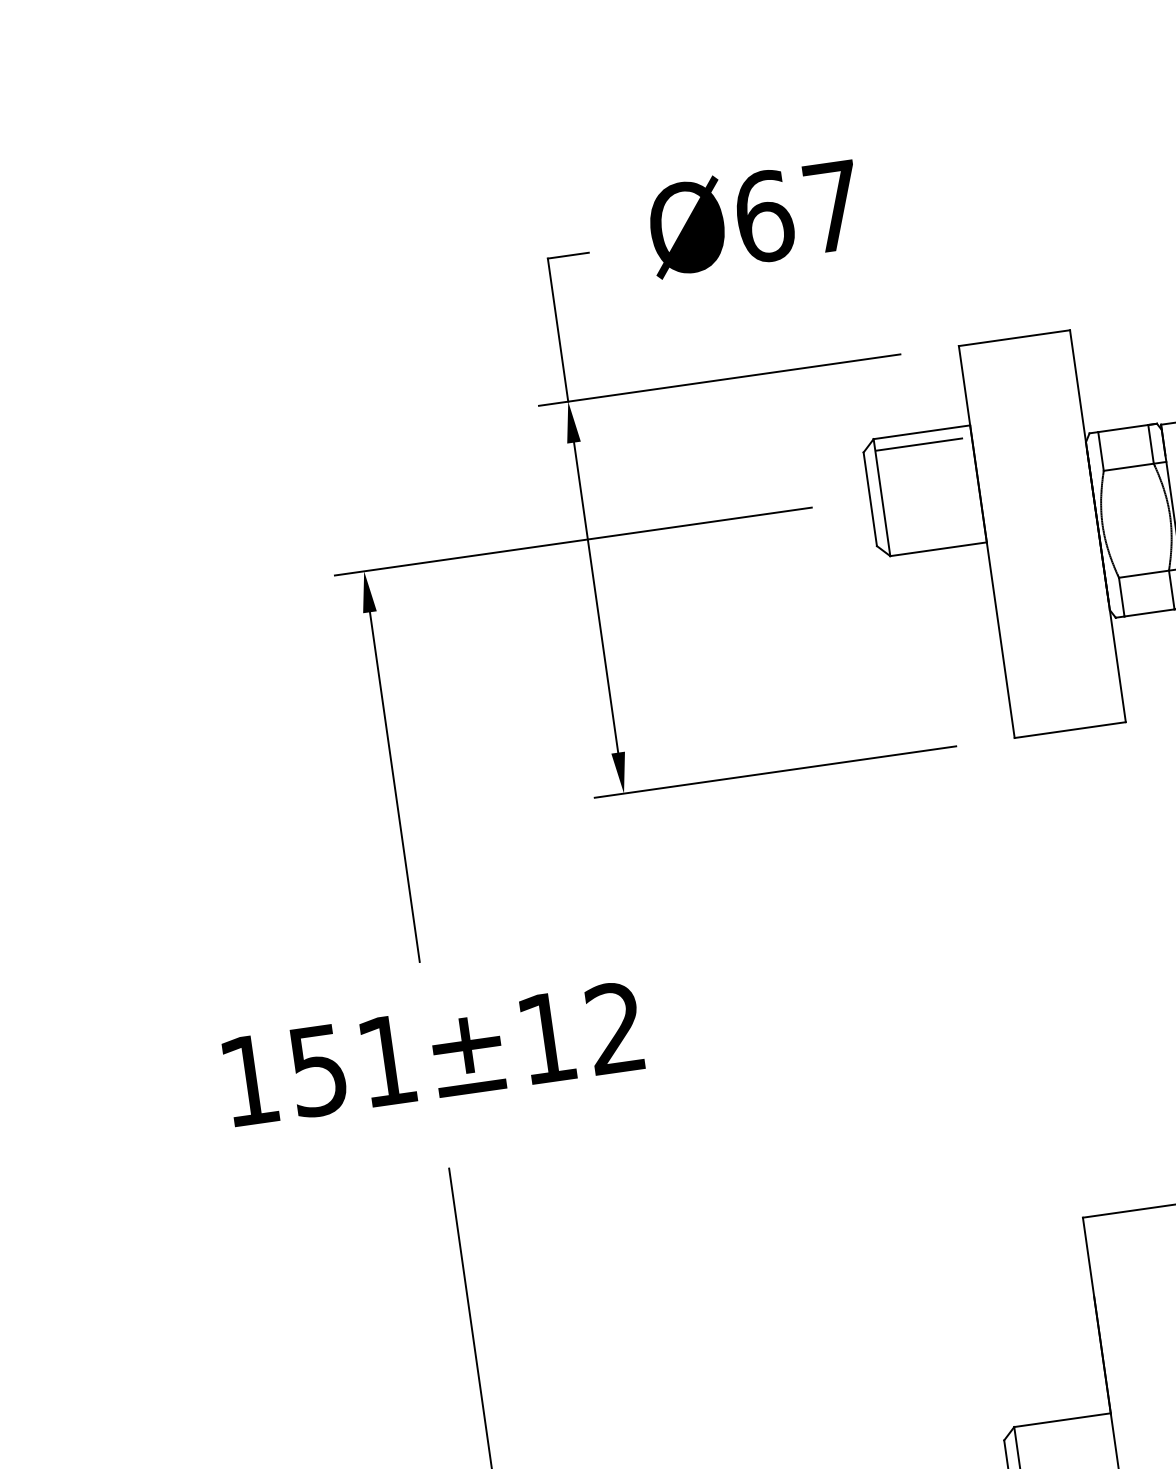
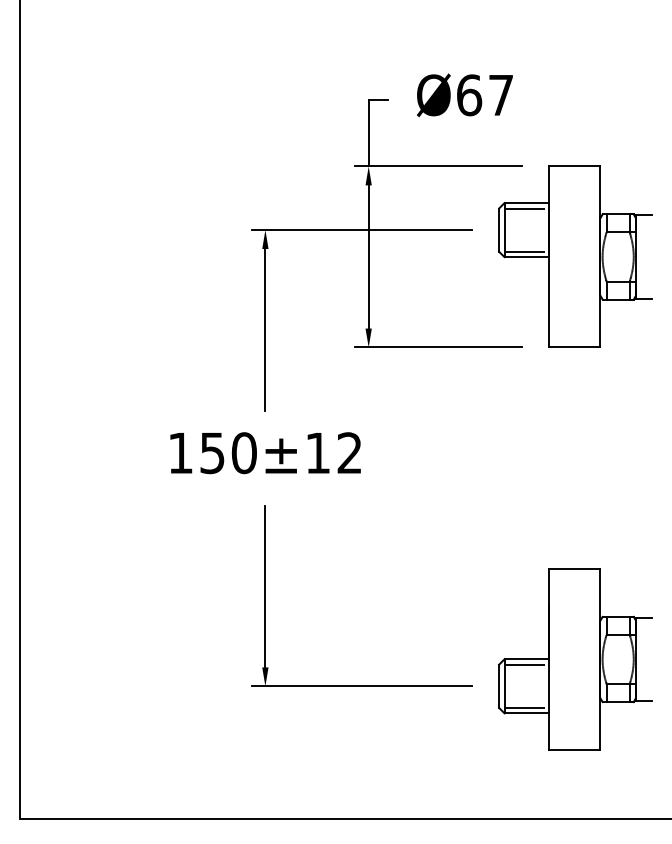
line: (936, 537) -> (526, 251), added
text: (385, 1061) -> (243, 453), 151±12 -> 150±12
line: (1063, 1431) -> (526, 664), added

